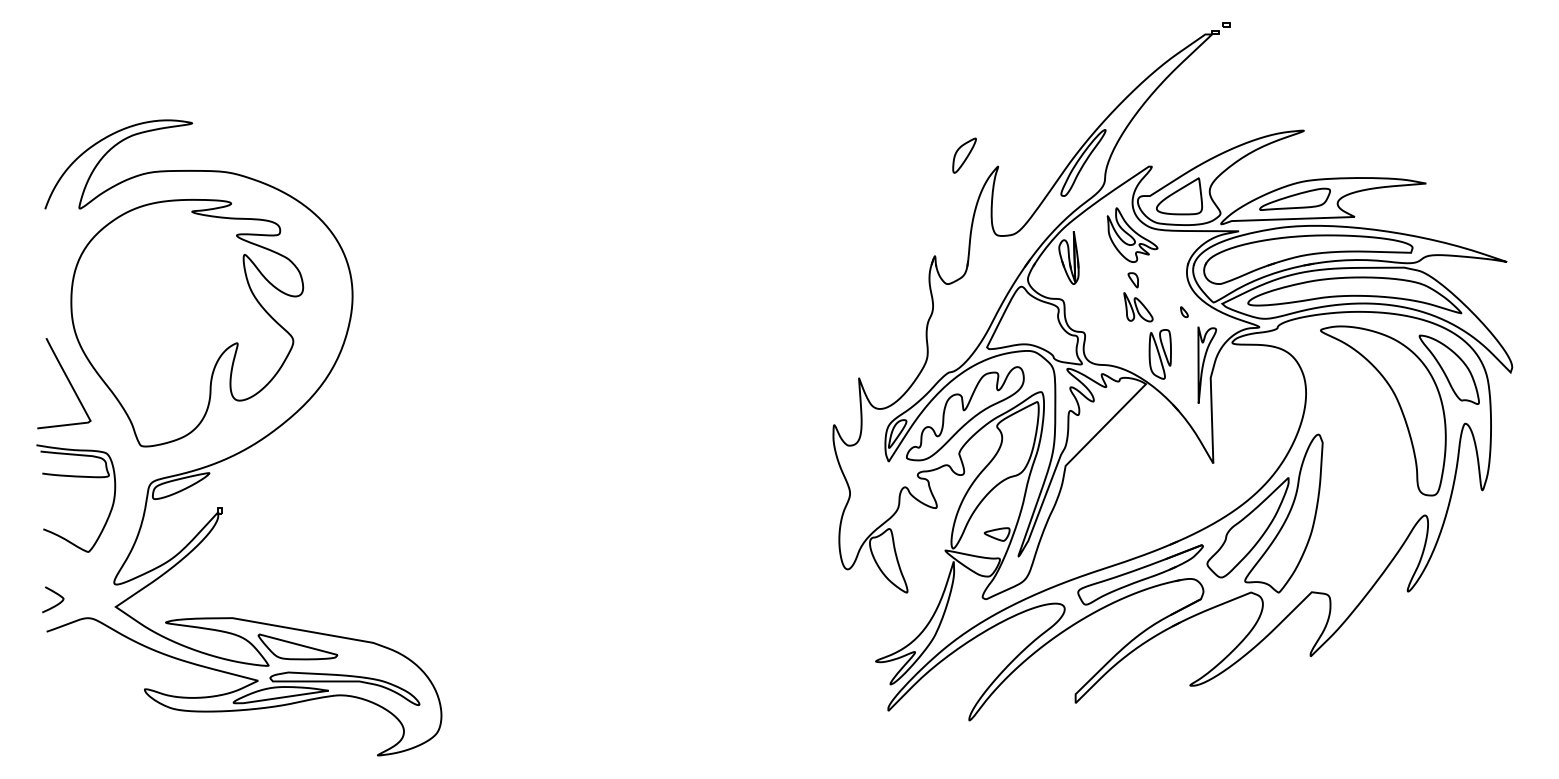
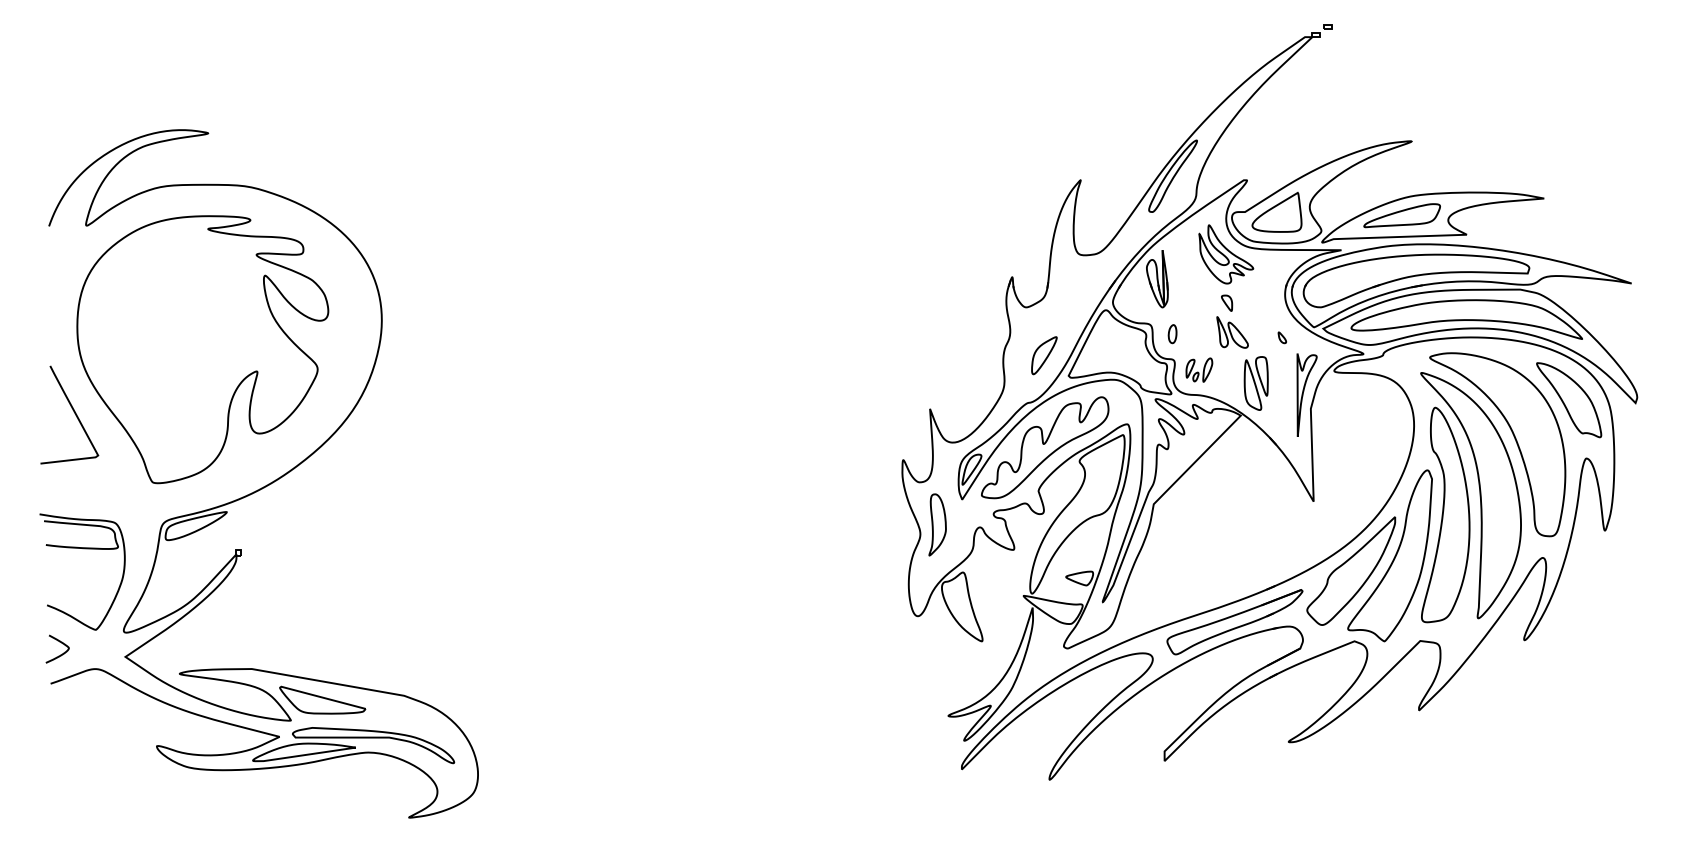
part: (964, 155) -> (1044, 355), moved
part: (1082, 308) -> (1172, 333), added
part: (1107, 341) -> (1199, 369), added
part: (1358, 459) -> (1470, 497), added
part: (76, 477) -> (82, 549), moved
part: (865, 484) -> (937, 524), added

